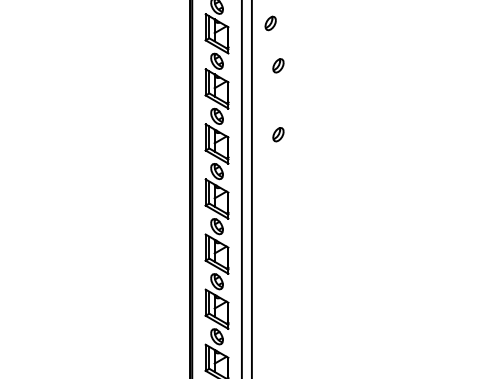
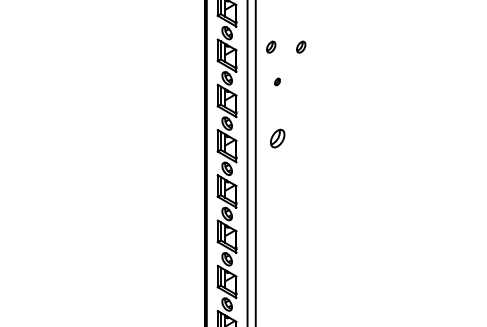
part: (307, 22) -> (301, 46), added
part: (278, 65) -> (277, 81), size x0.6
part: (278, 134) -> (277, 138), size x1.6

